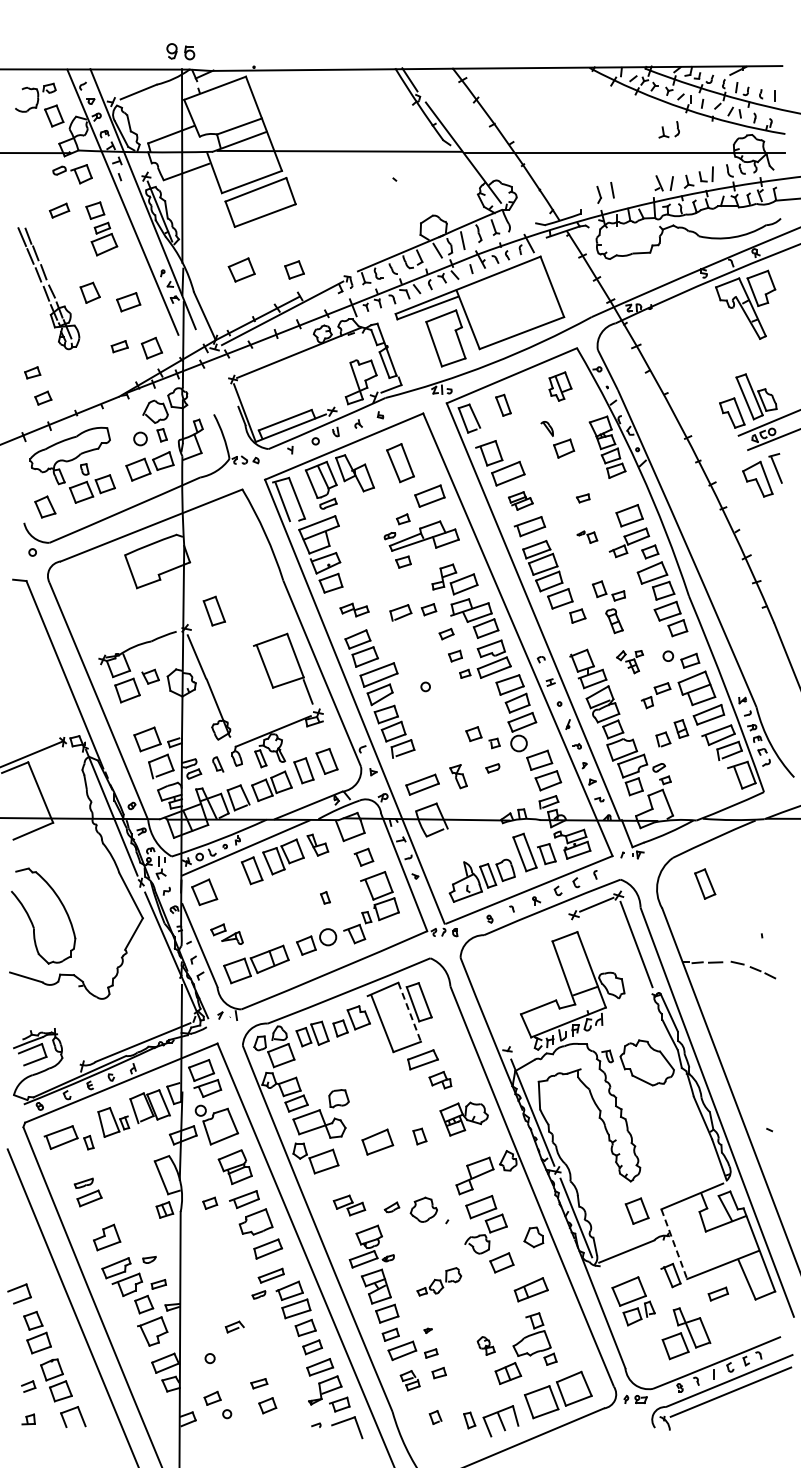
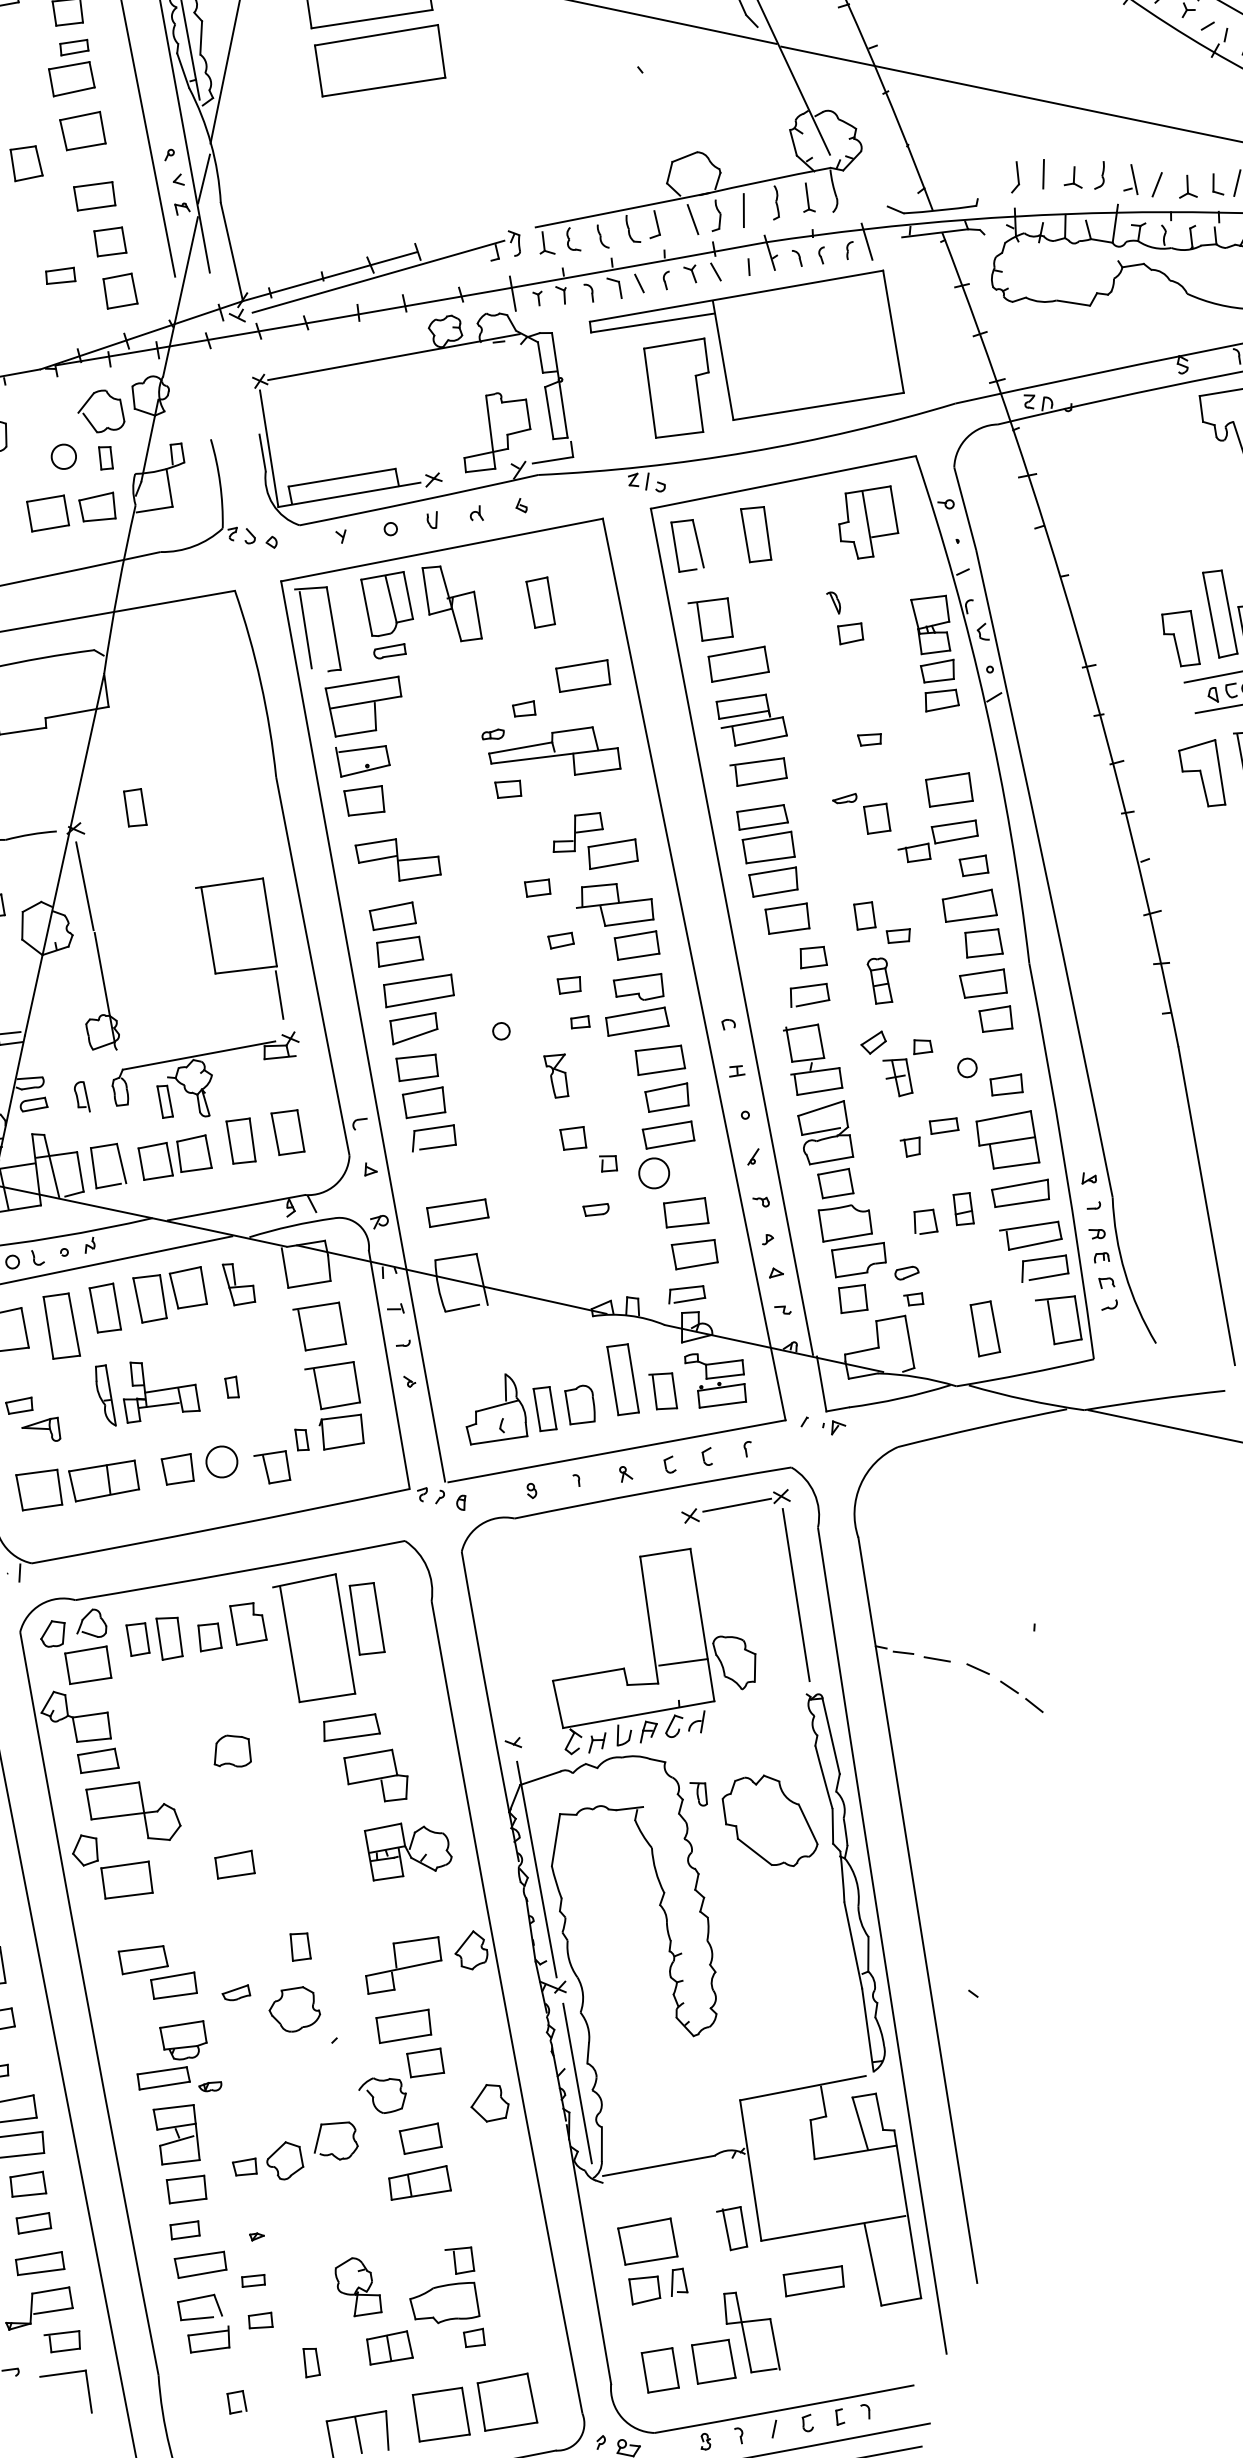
part: (668, 129) -> (1084, 173), moved
part: (241, 269) -> (82, 129), moved
part: (294, 269) -> (110, 241), moved
part: (560, 386) -> (870, 521), size x1.43
part: (503, 405) -> (756, 534), size x1.43
part: (557, 439) -> (844, 619), size x0.71
part: (399, 462) -> (539, 601), size x0.71
part: (520, 500) -> (751, 719), size x1.67
part: (587, 536) -> (862, 812), size x1.67
part: (354, 609) -> (398, 858), size x1.67
part: (214, 611) -> (135, 808), size x0.71
part: (400, 612) -> (809, 994), moved
part: (629, 661) -> (892, 1062), size x1.43
part: (458, 776) -> (556, 1075), moved
part: (363, 857) -> (318, 1326), size x1.67
part: (705, 883) -> (986, 1327), moved
part: (265, 898) -> (119, 1365), added
line: (409, 1012) -> (344, 1634), dashed -> solid
part: (440, 1079) -> (377, 1771), size x1.67
part: (338, 1098) -> (232, 1751), moved
part: (419, 1136) -> (299, 1946), moved
part: (377, 1142) -> (234, 1865), size x0.71
part: (349, 1205) -> (157, 1972), size x1.43
part: (636, 1210) -> (659, 2368), moved
line: (674, 1244) -> (750, 2171), dashed -> solid
part: (439, 1281) -> (296, 2149), size x1.43
part: (530, 1289) -> (418, 2182), moved
part: (718, 1293) -> (814, 2279), size x1.67
part: (486, 1345) -> (360, 2287), size x1.67
part: (409, 1380) -> (202, 2322), size x1.67
part: (469, 1420) -> (311, 2363), moved

